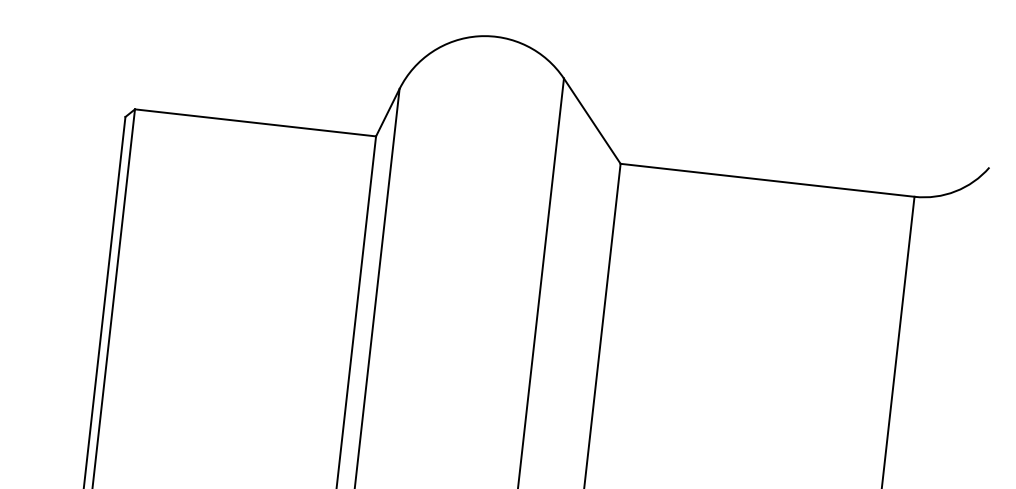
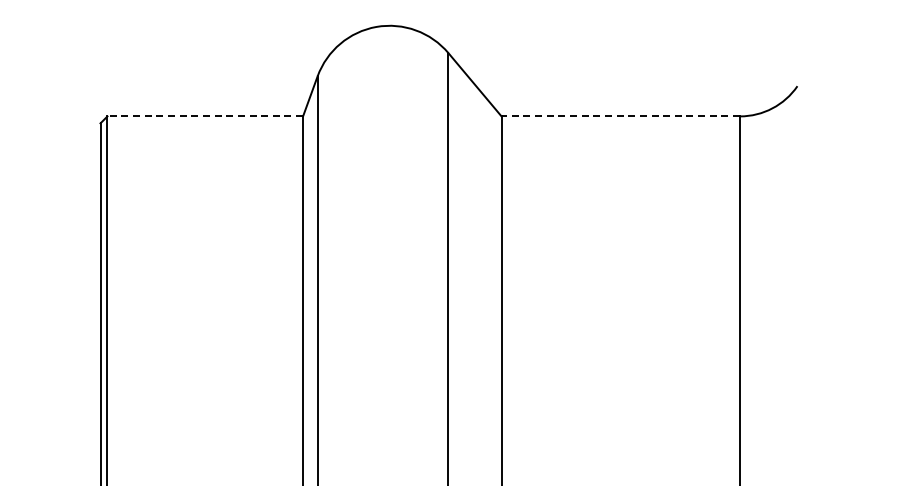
line: (255, 123) -> (205, 116), solid -> dashed
line: (767, 180) -> (620, 116), solid -> dashed

